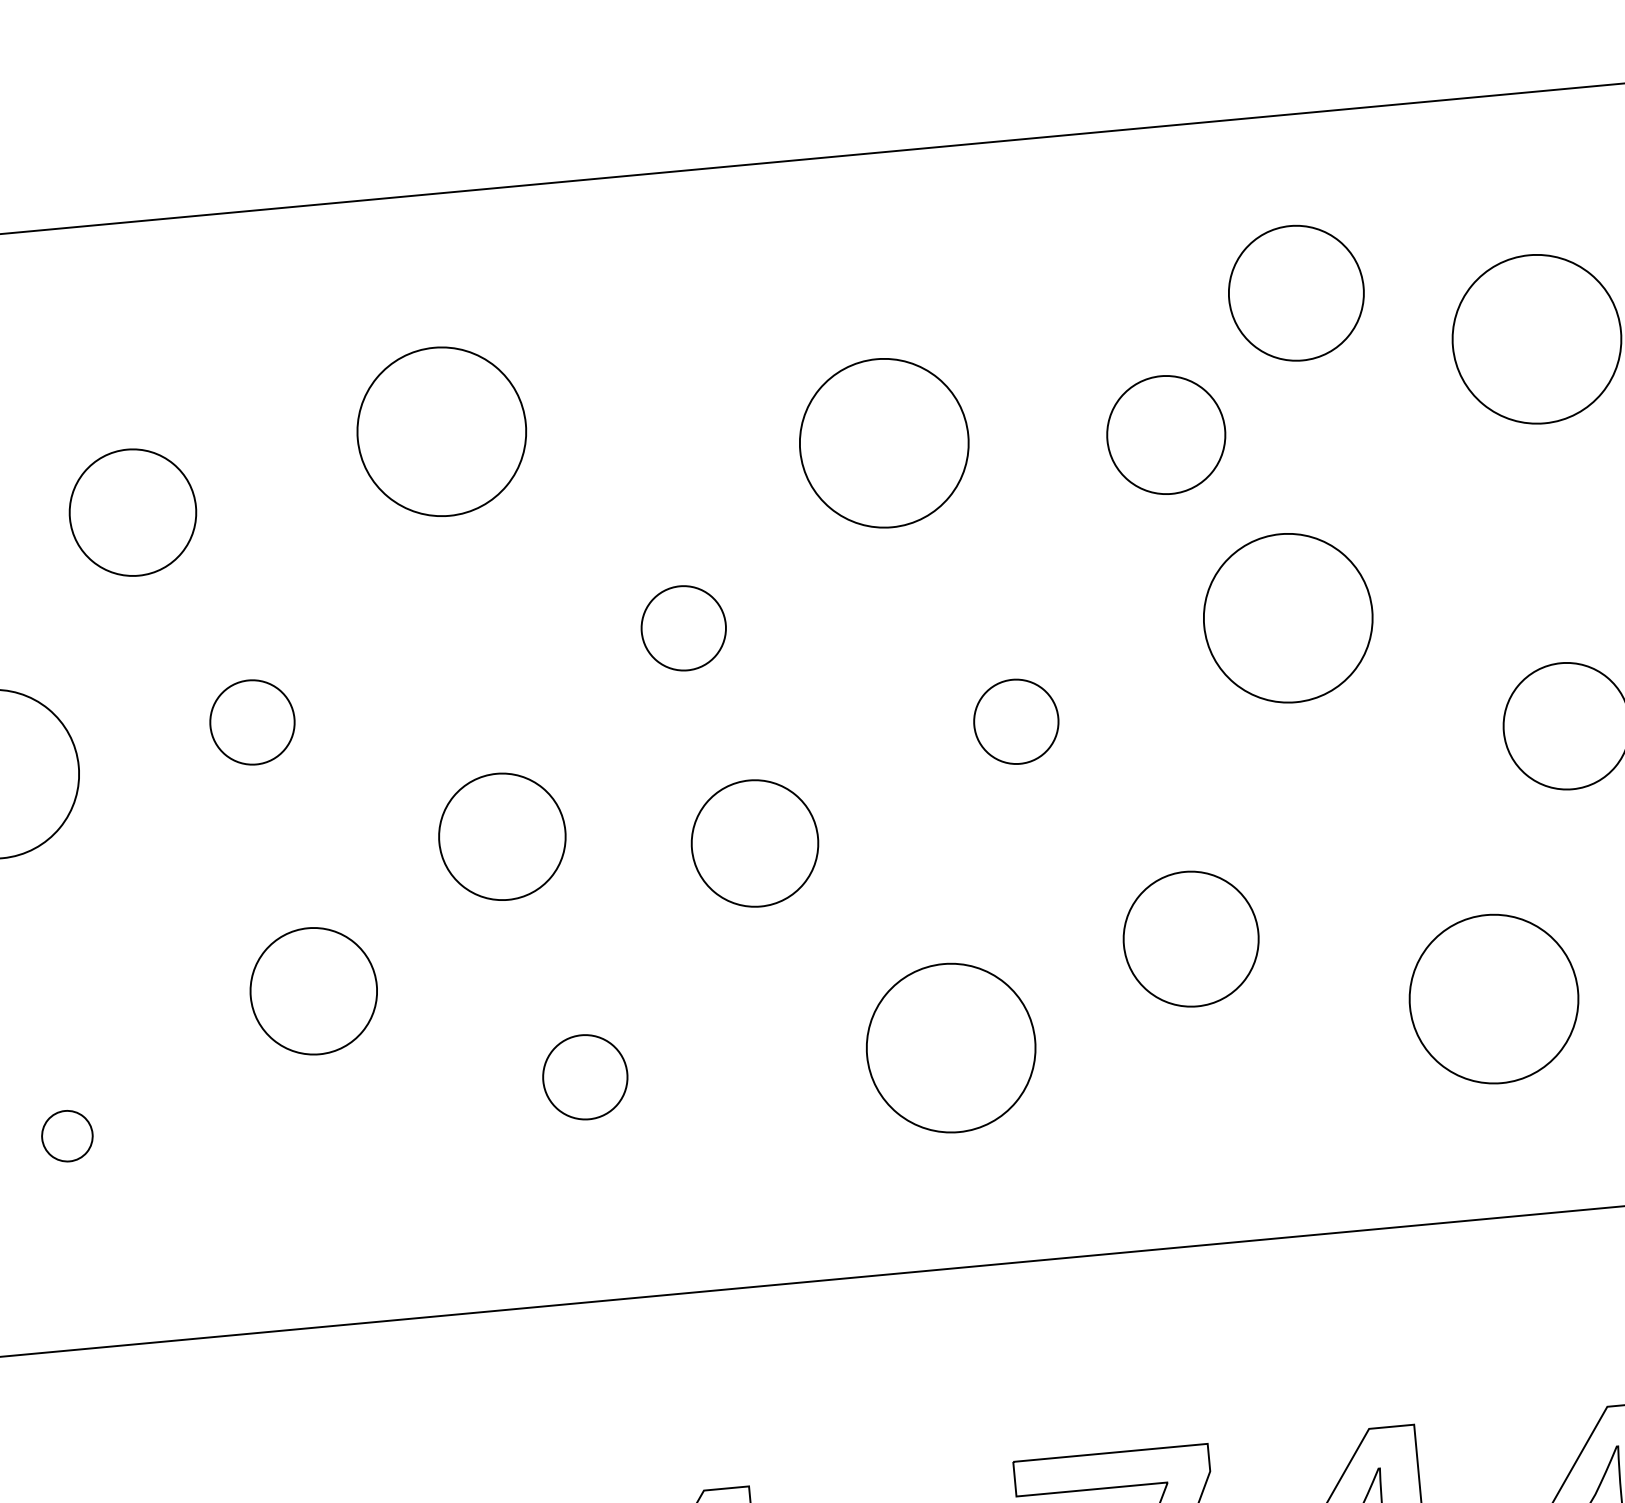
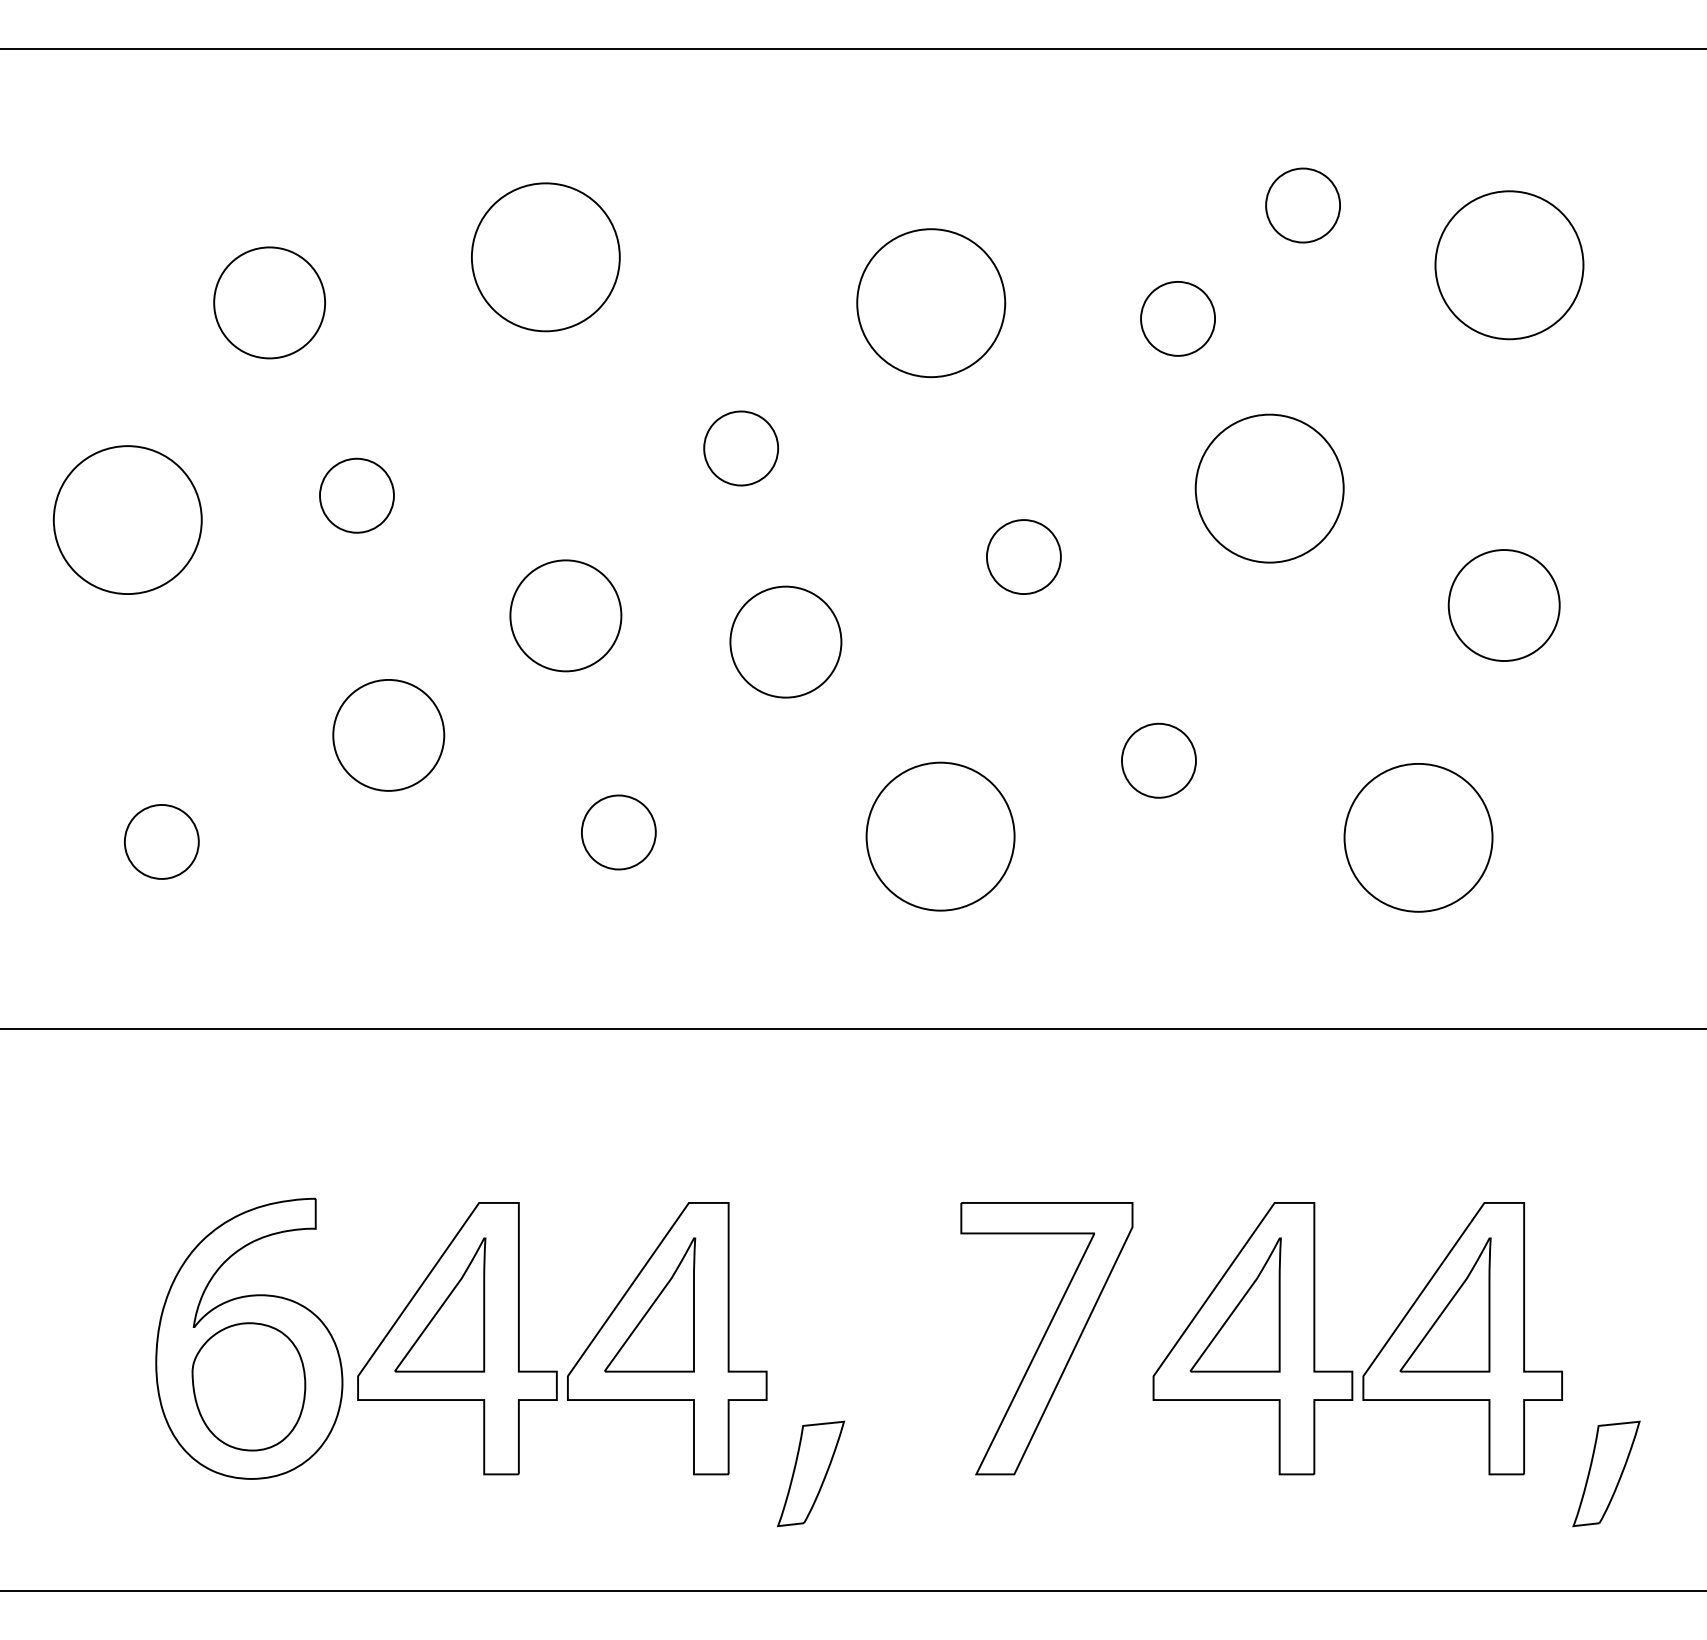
part: (1295, 293) -> (1302, 205), size x0.62
part: (1165, 434) -> (1177, 318), size x0.71
part: (1190, 938) -> (1158, 760), size x0.62
part: (66, 1135) -> (161, 841), size x1.67

